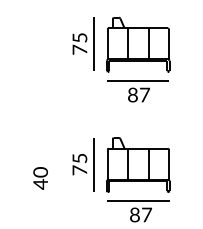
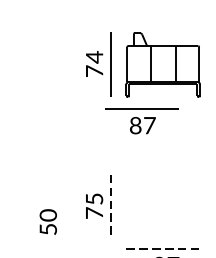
text: (79, 37) -> (94, 56), 75 -> 74
part: (137, 91) -> (141, 121), moved
part: (138, 164) -> (163, 206), removed
line: (93, 165) -> (110, 207), solid -> dashed
text: (40, 184) -> (48, 229), 40 -> 50
line: (138, 201) -> (163, 249), solid -> dashed

